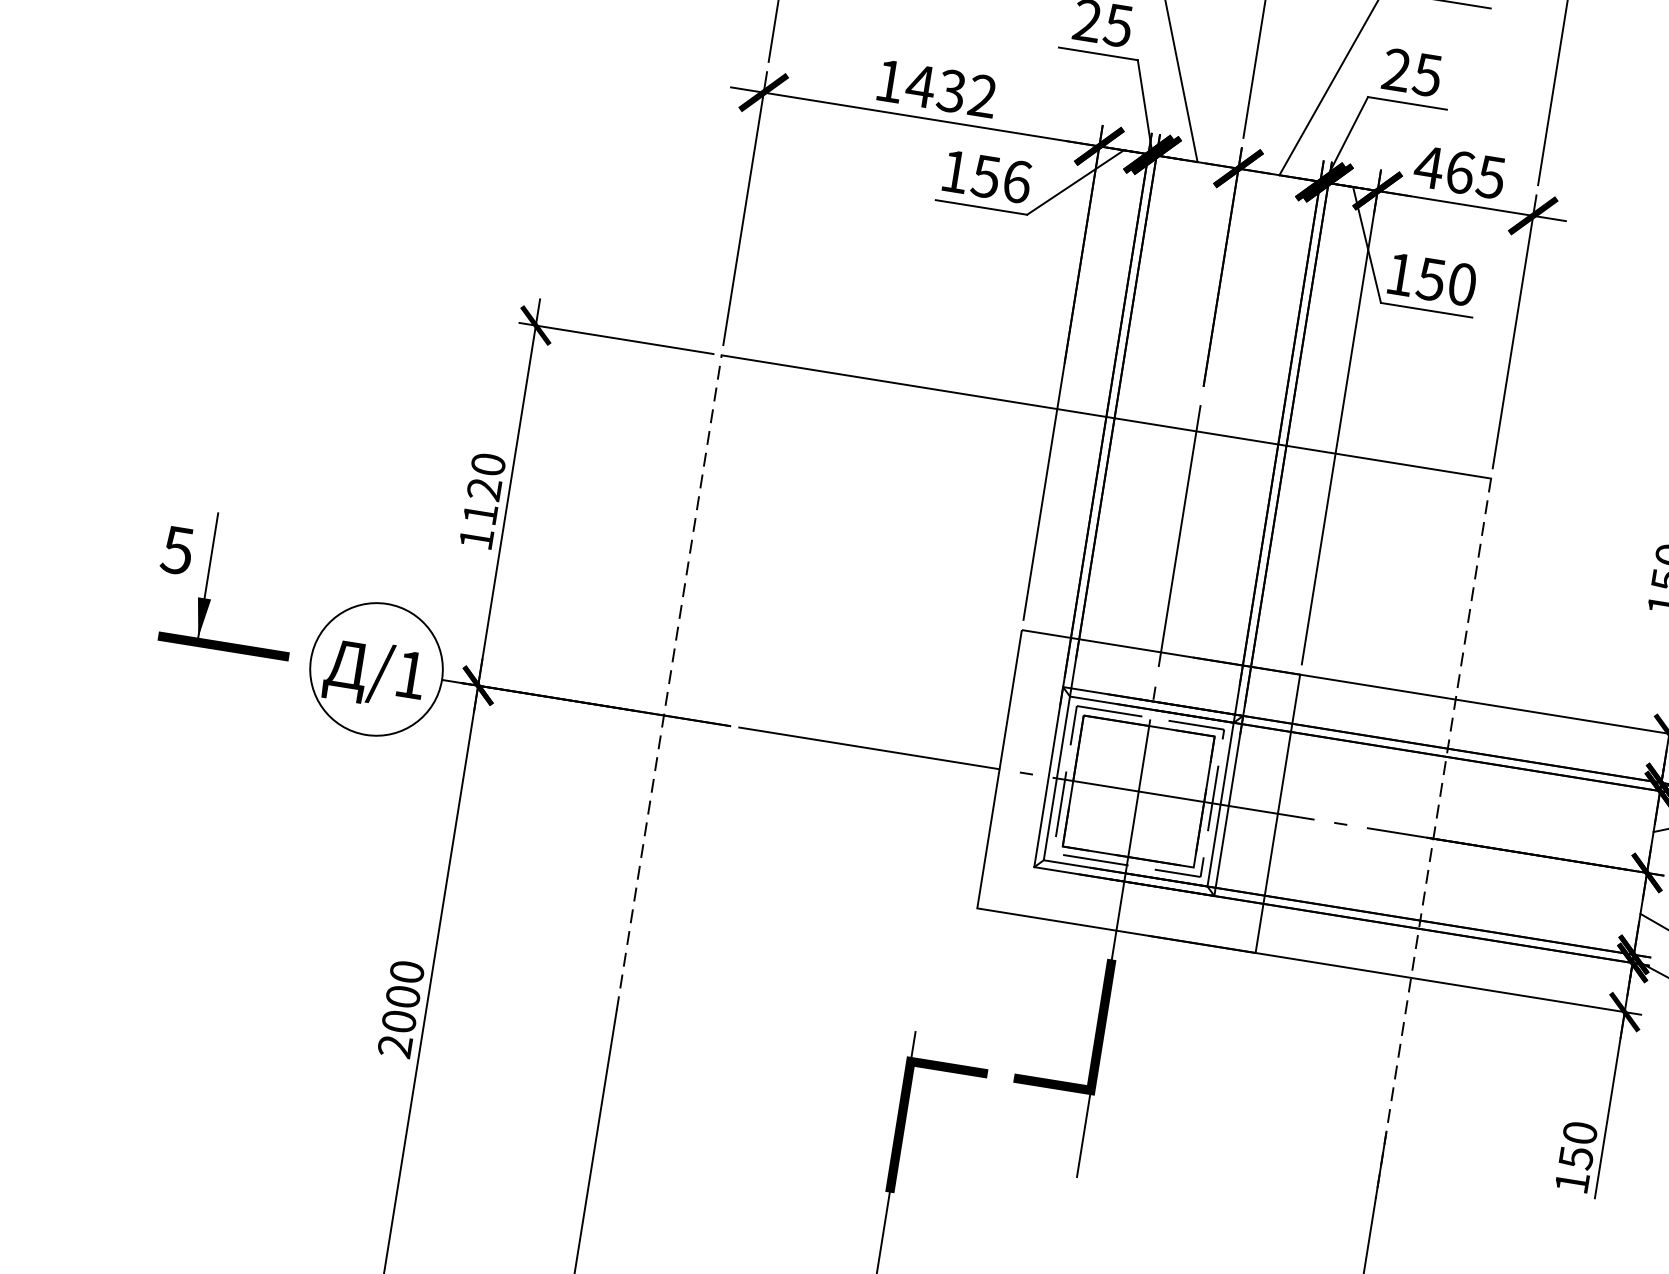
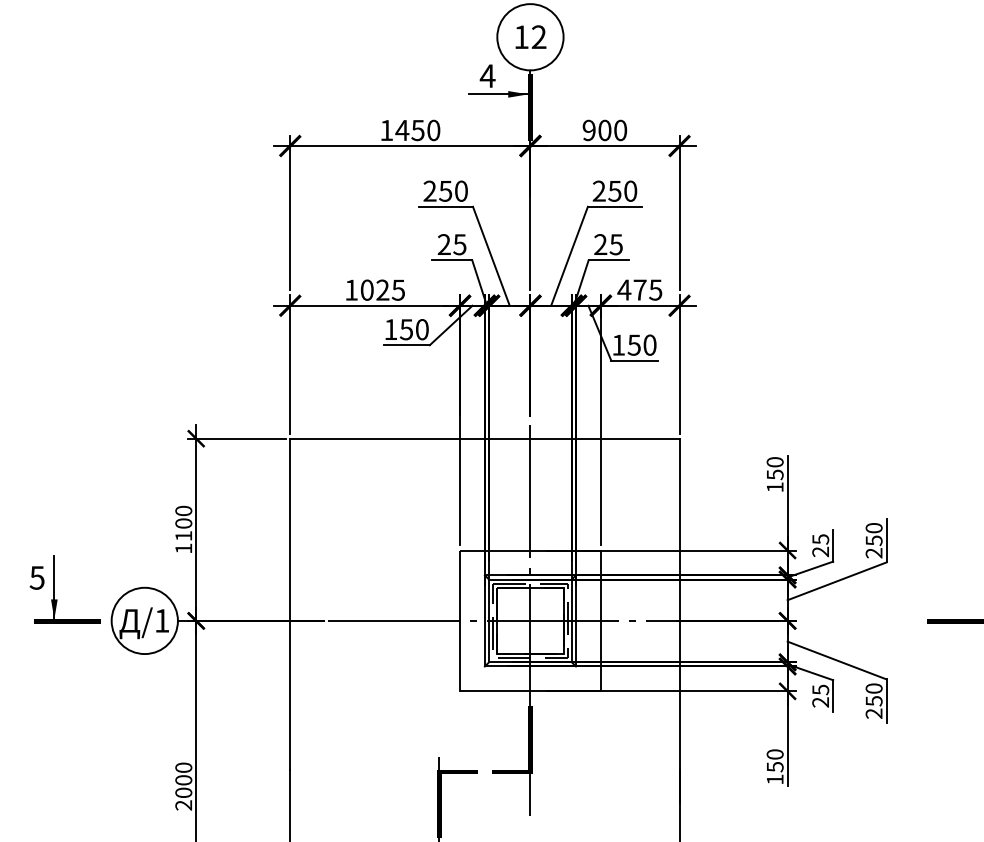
text: (951, 89) -> (382, 289), 1432 -> 1025
text: (1459, 171) -> (639, 289), 465 -> 475
text: (1017, 181) -> (422, 329), 156 -> 150
text: (483, 489) -> (183, 523), 1120 -> 1100
line: (669, 683) -> (290, 604), dashed -> solid
line: (1433, 839) -> (679, 621), dashed -> solid

